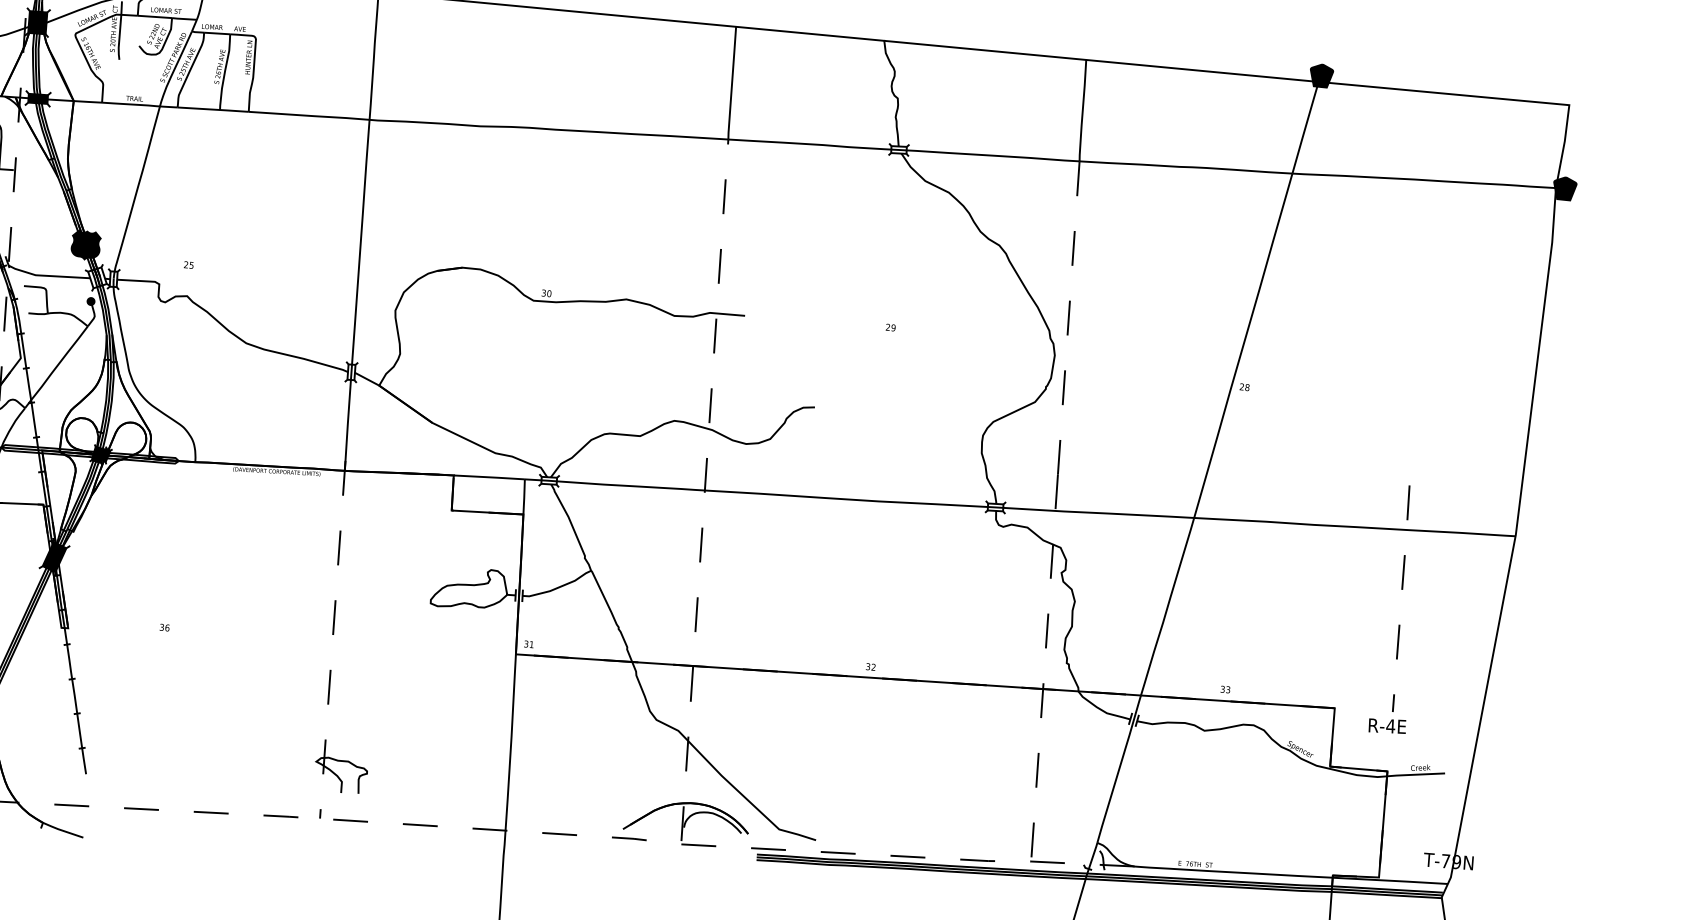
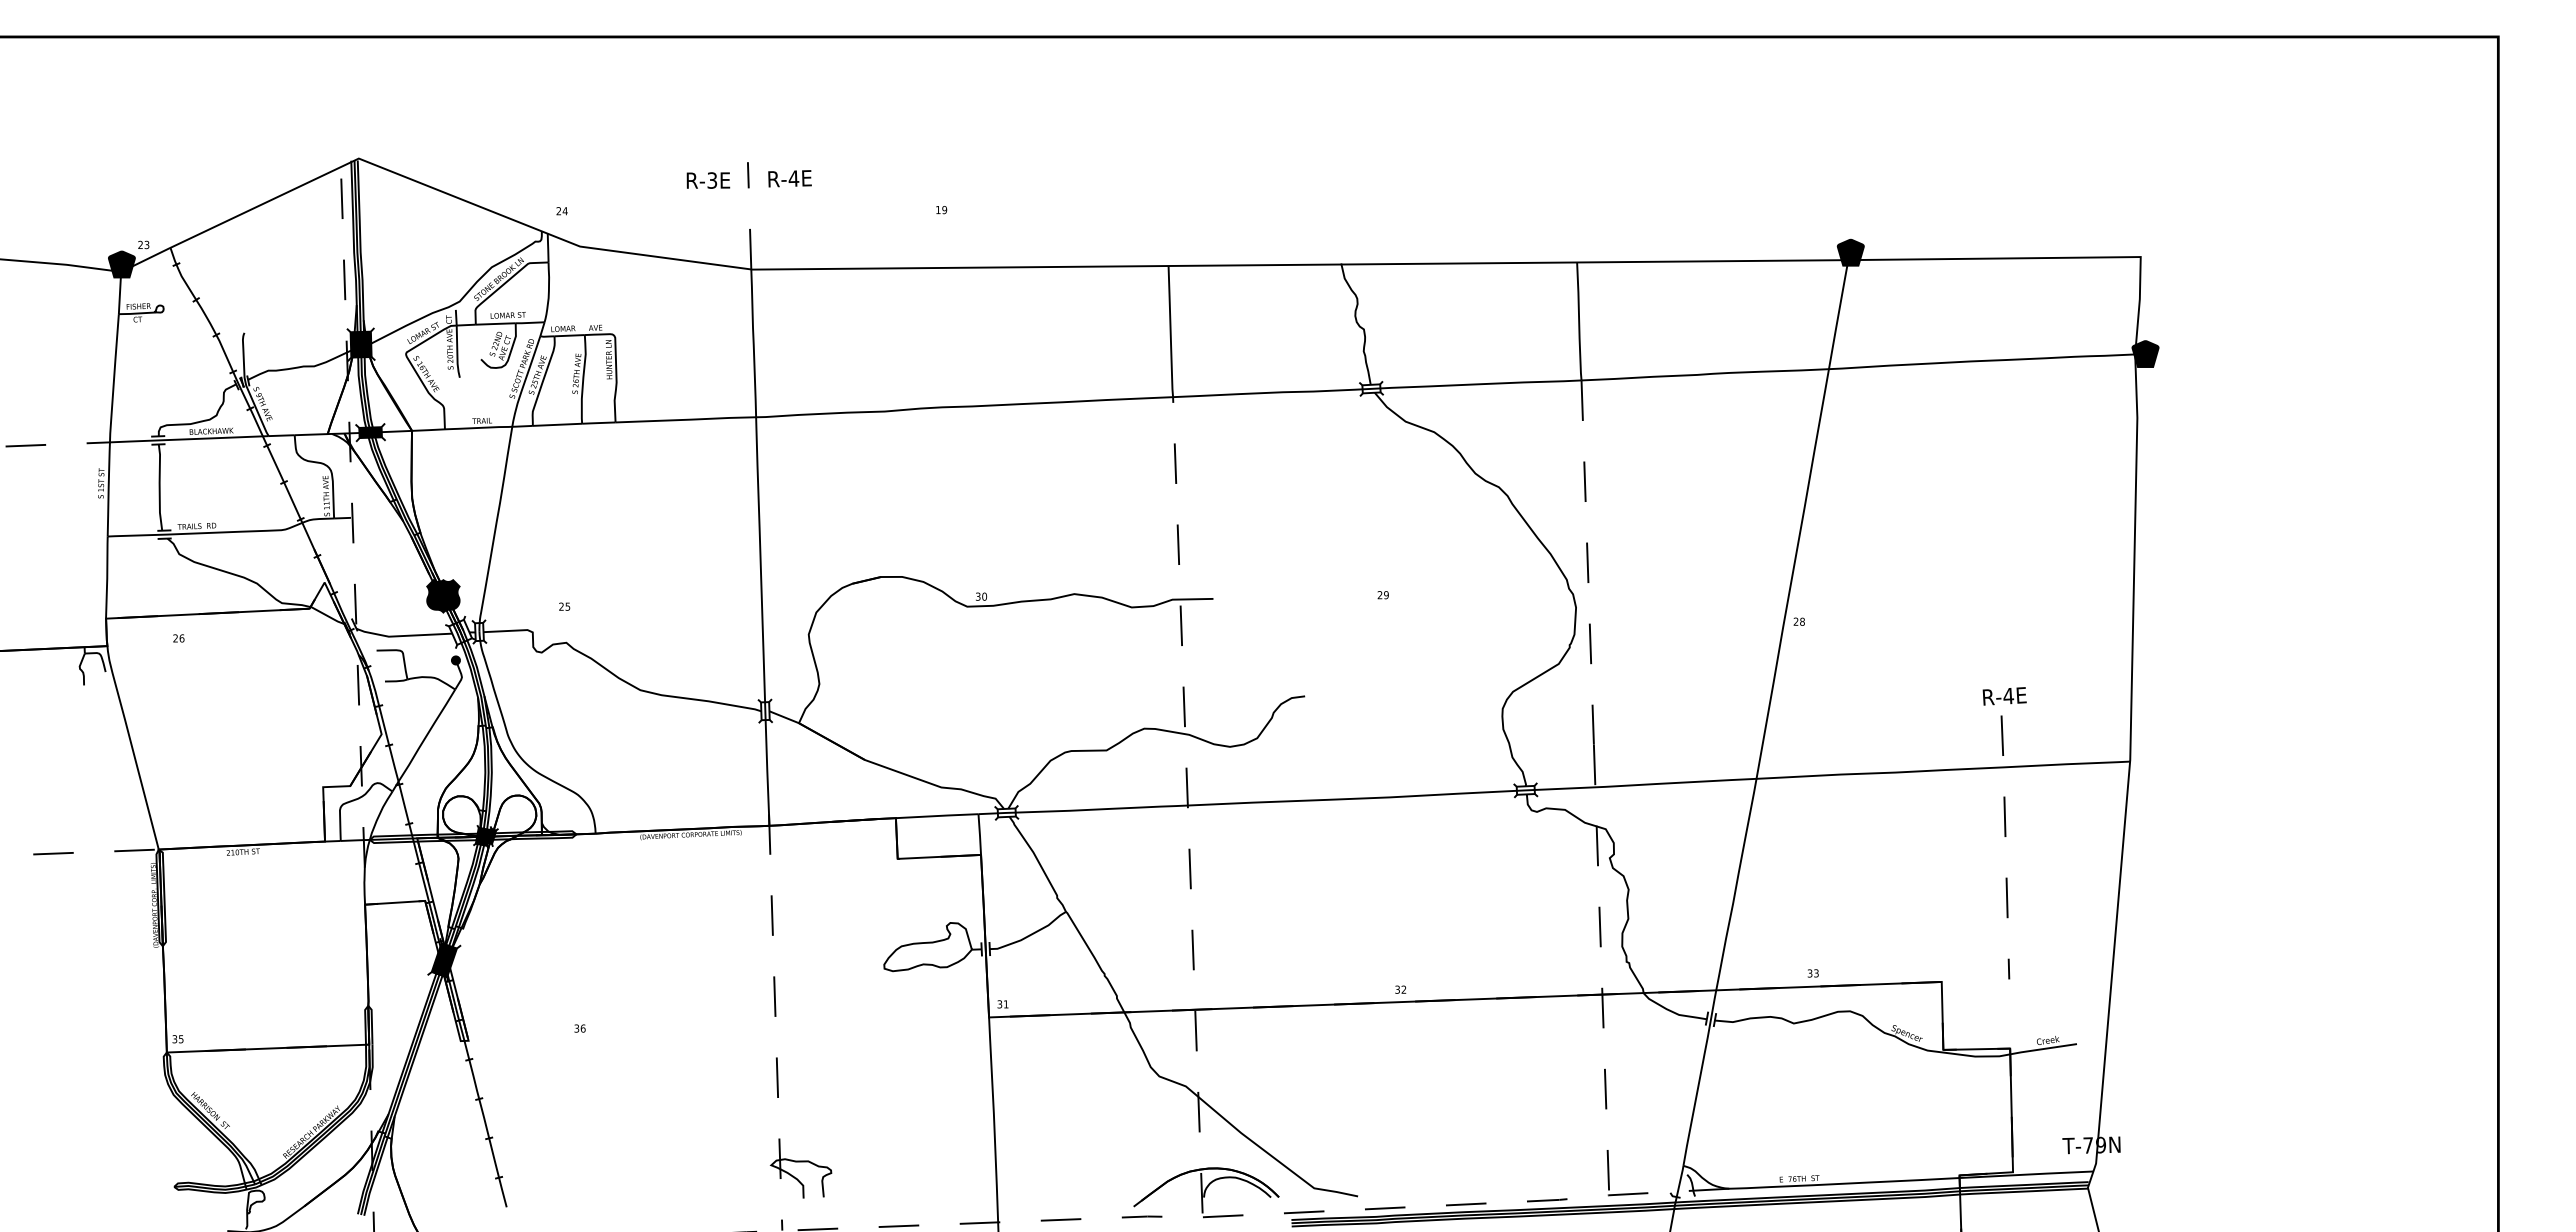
text: (1387, 726) -> (2004, 696), moved

